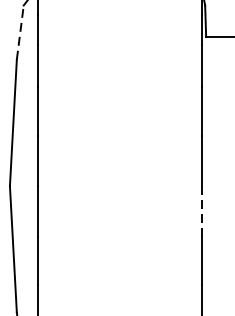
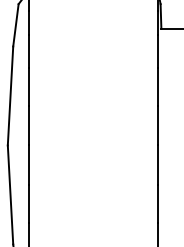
line: (19, 31) -> (15, 24), dashed -> solid
line: (201, 211) -> (157, 165), dashed -> solid

